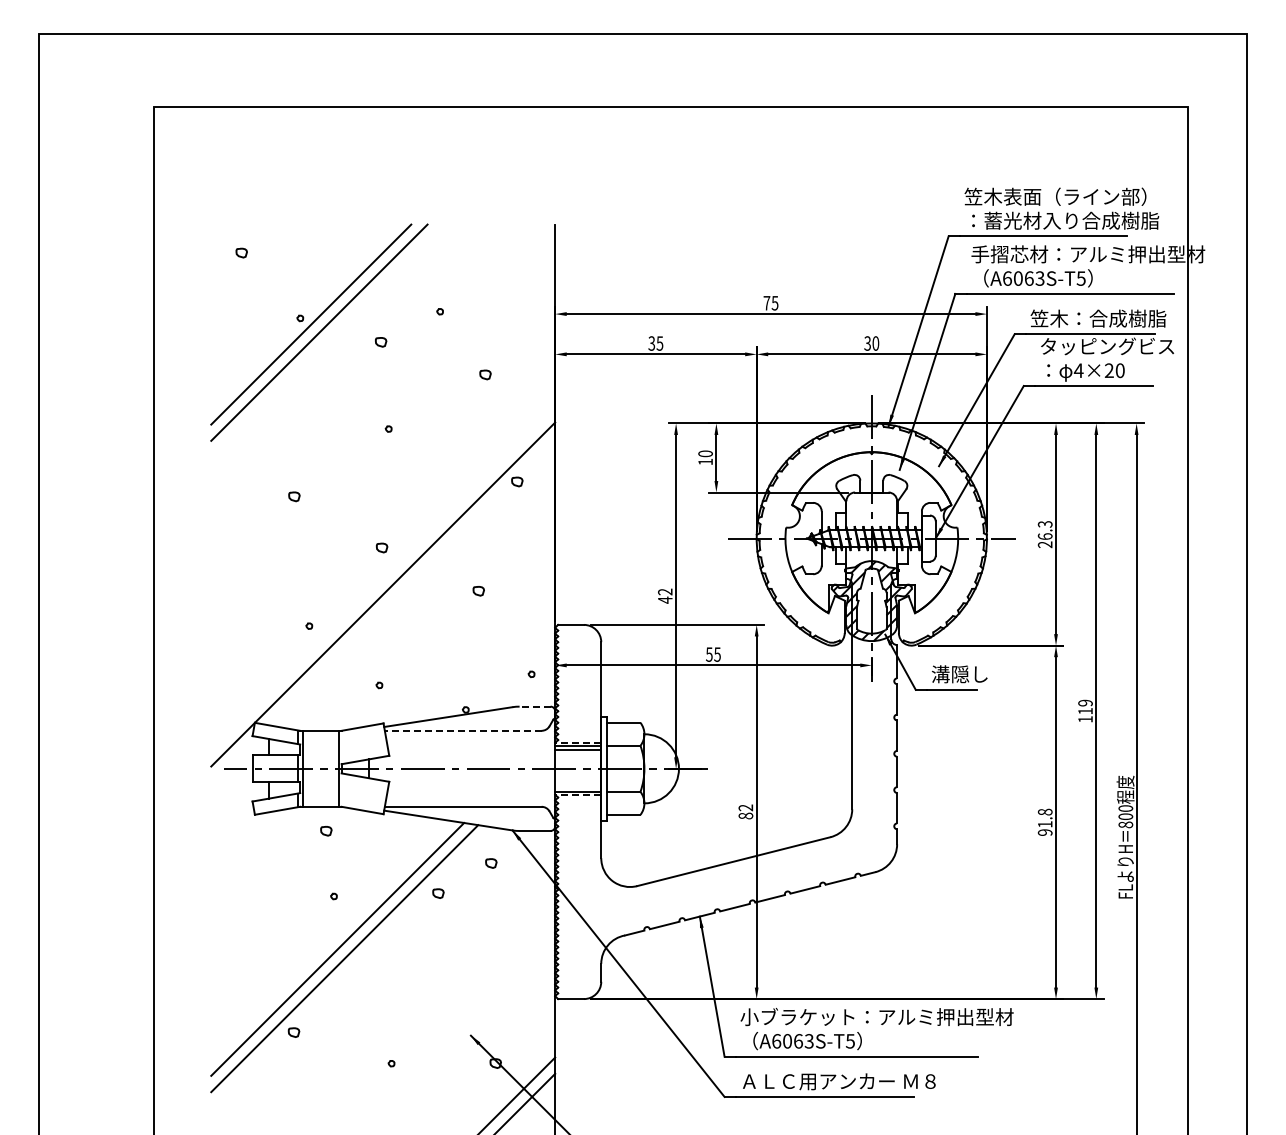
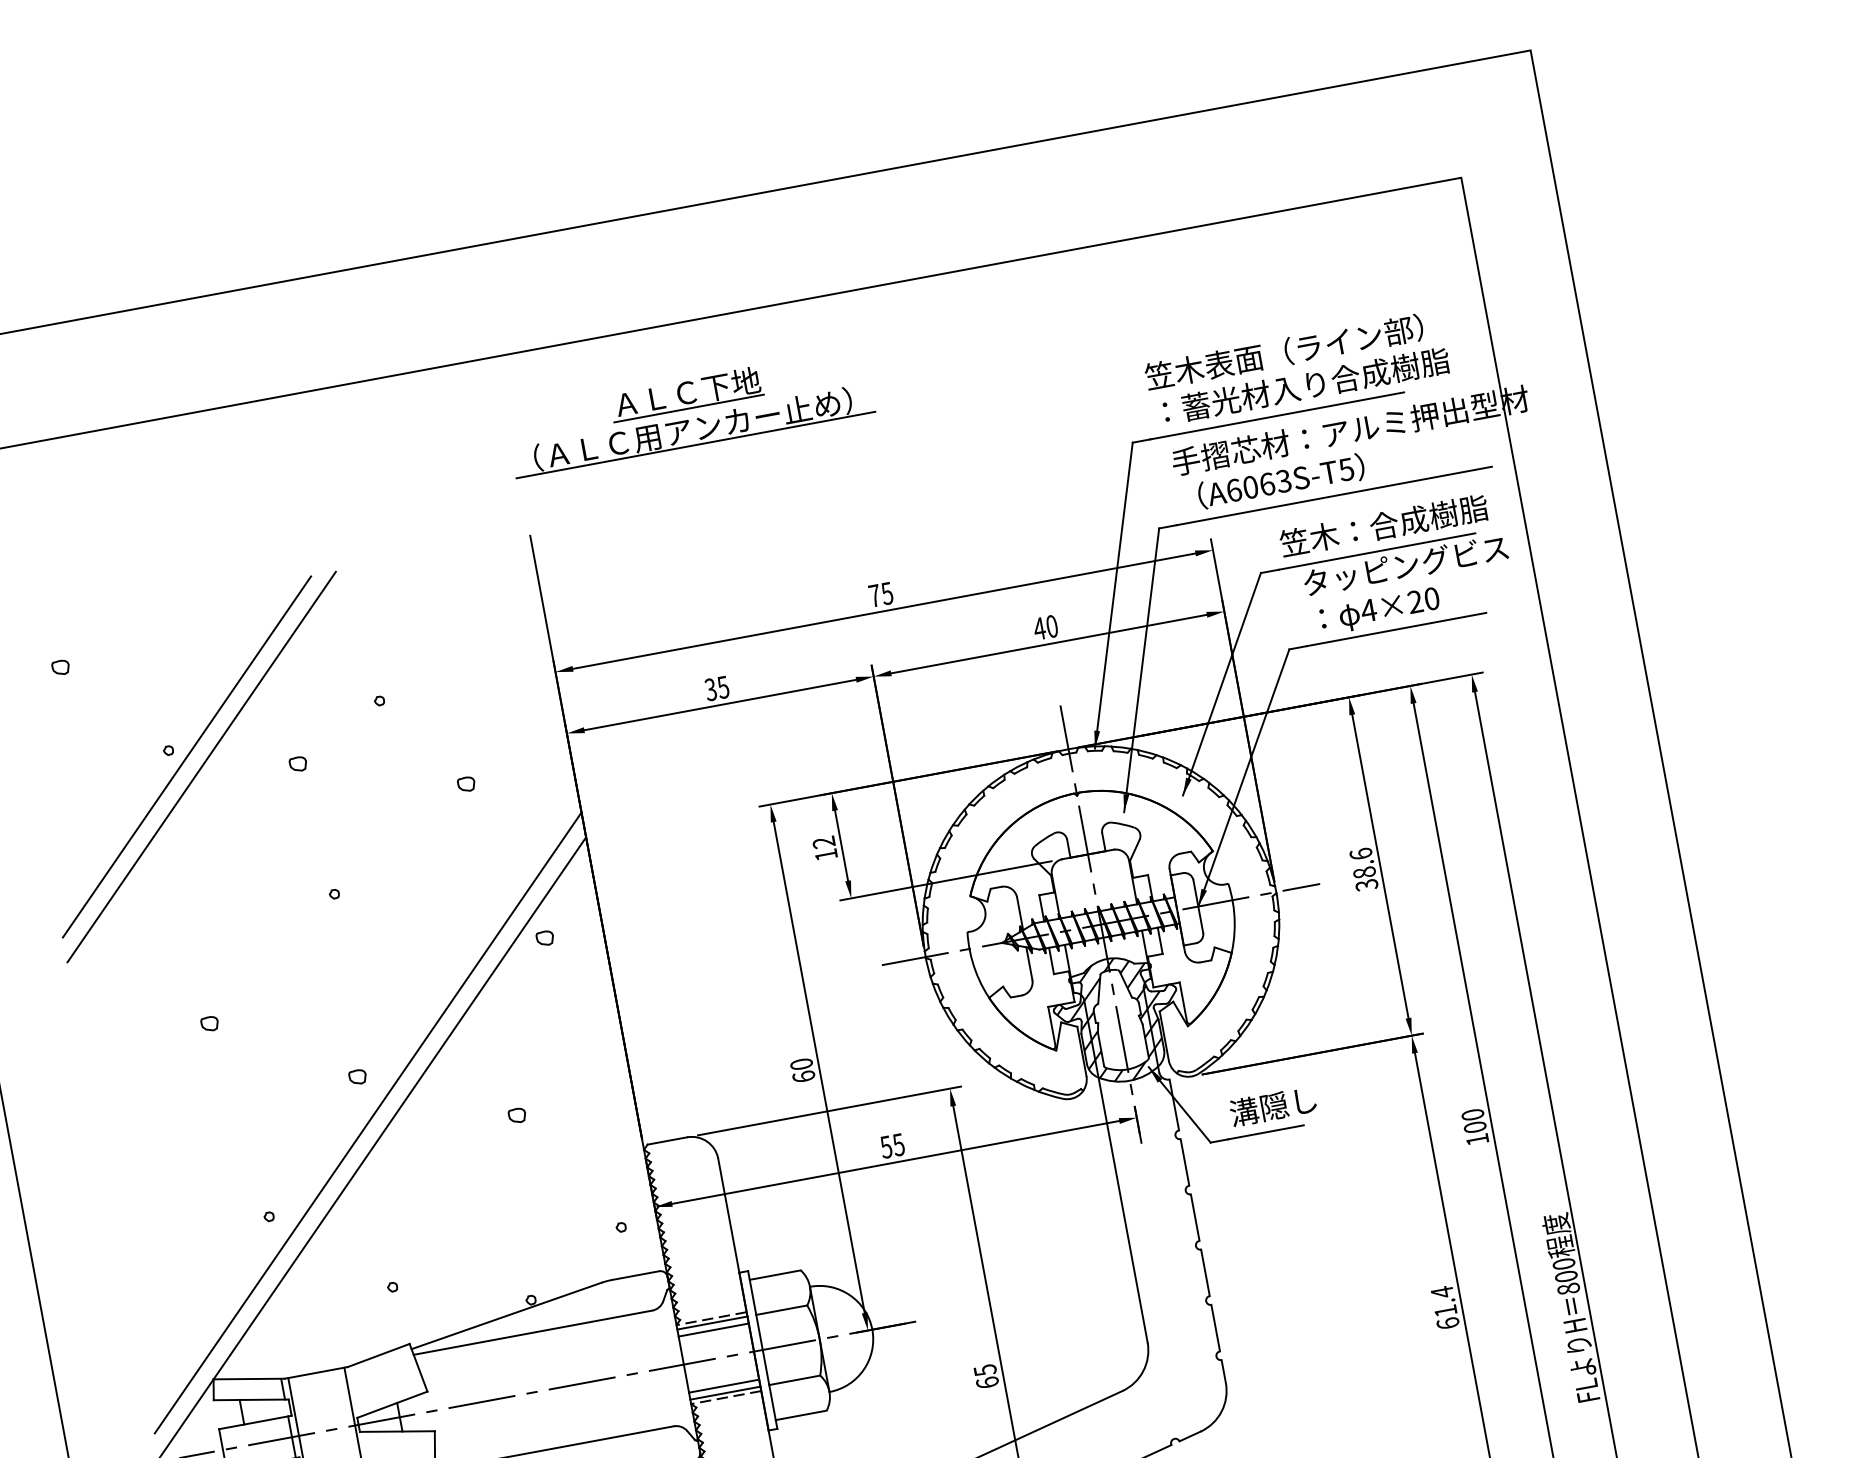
part: (670, 164) -> (688, 411), added
text: (867, 343) -> (1039, 628), 30 -> 40
text: (705, 453) -> (823, 842), 10 -> 12
text: (1044, 534) -> (1362, 869), 26.3 -> 38.6
line: (383, 578) -> (368, 1123), added
text: (665, 595) -> (802, 1069), 42 -> 60
line: (535, 706) -> (636, 1275), dashed -> solid
text: (1085, 706) -> (1473, 1120), 119 -> 100
line: (462, 730) -> (531, 1332), dashed -> solid
line: (578, 787) -> (724, 1386), added
text: (745, 811) -> (985, 1375), 82 -> 65
text: (1044, 821) -> (1443, 1306), 91.8 -> 61.4

